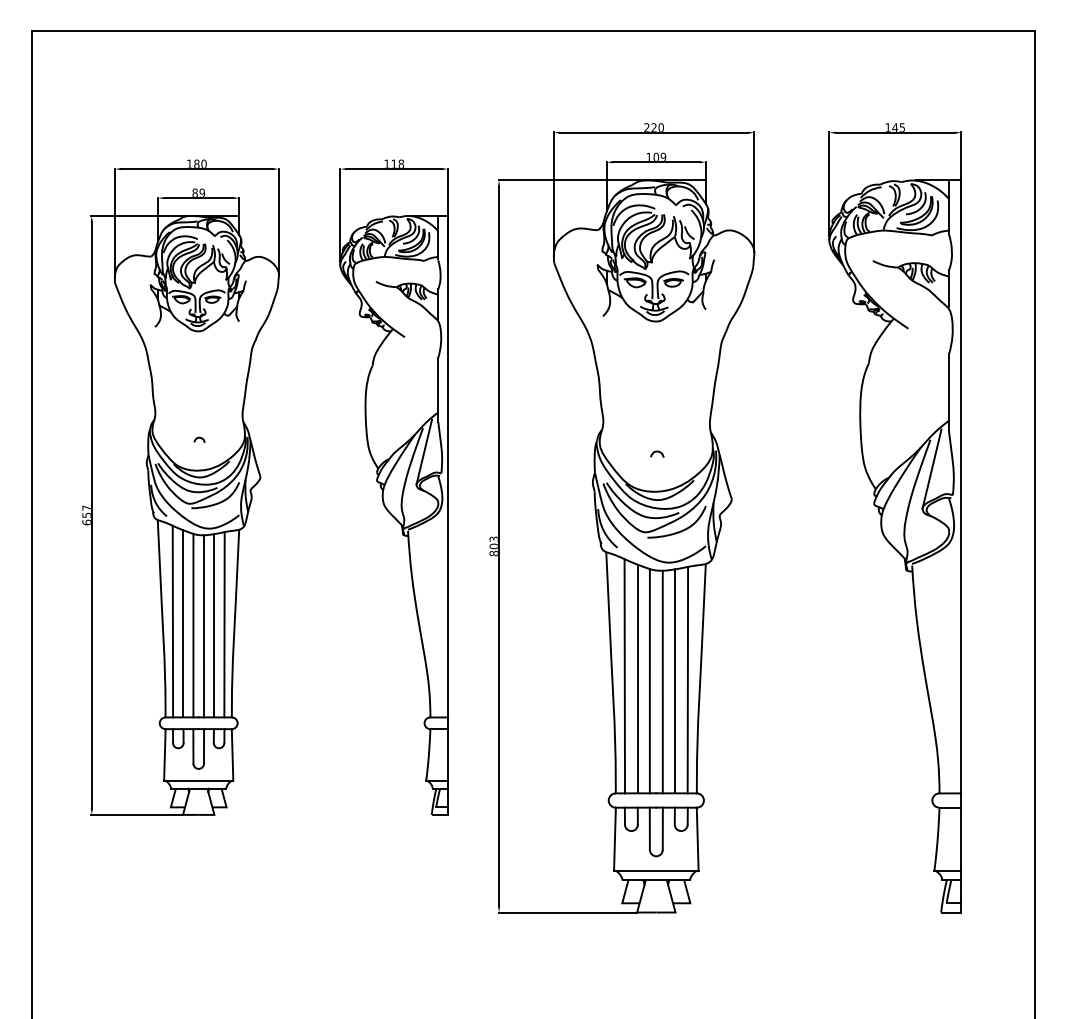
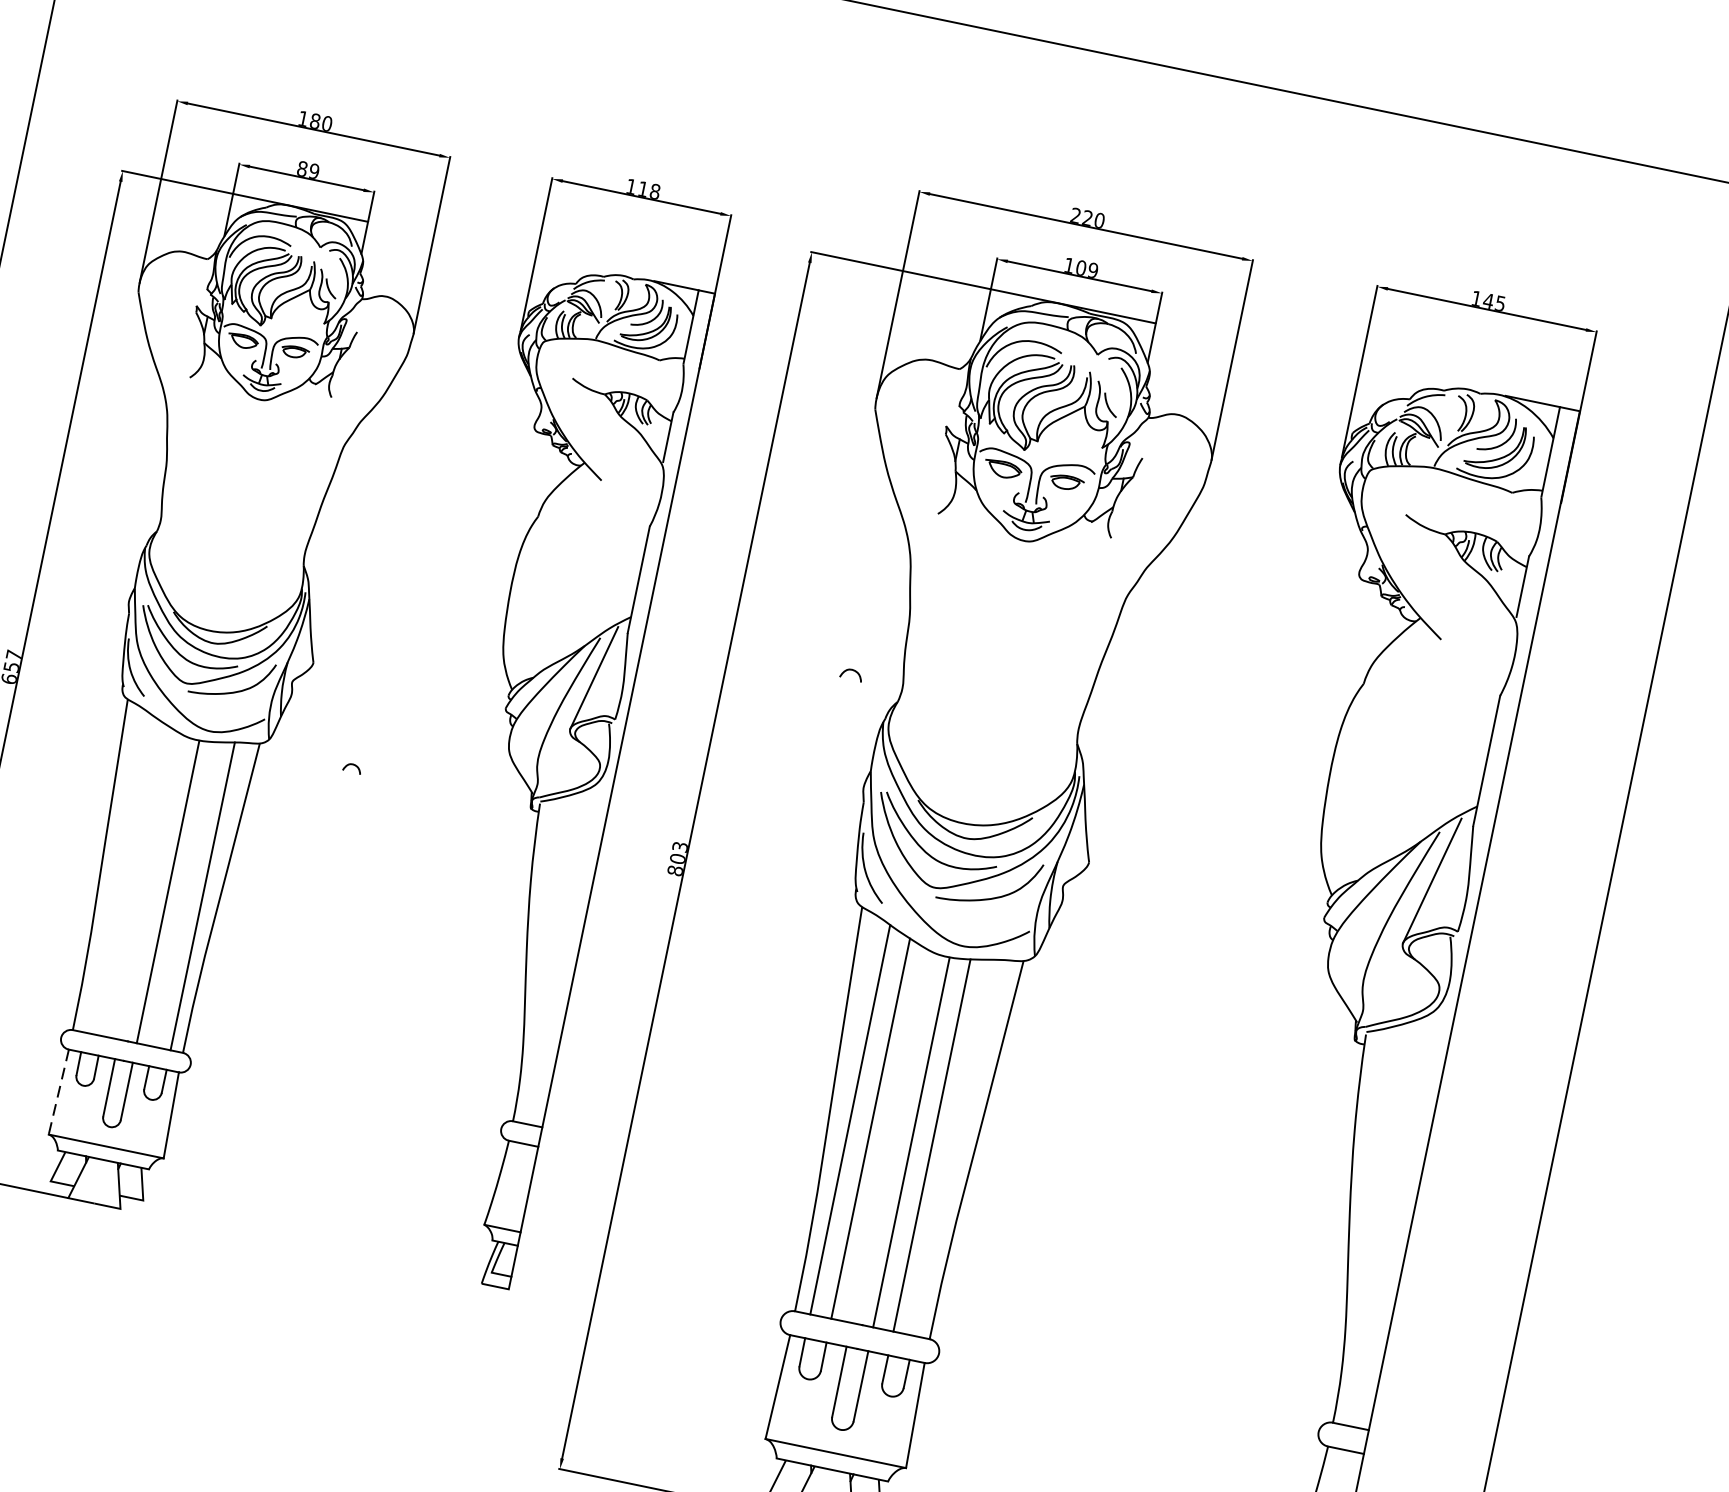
curve: (199, 438) -> (352, 765), moved
curve: (657, 452) -> (852, 671), moved
line: (172, 621) -> (117, 873), removed
line: (183, 623) -> (134, 880), removed
line: (193, 625) -> (150, 886), removed
line: (214, 625) -> (185, 894), removed
line: (687, 679) -> (953, 1146), removed
line: (649, 681) -> (889, 1136), removed
line: (164, 754) -> (58, 1091), solid -> dashed

